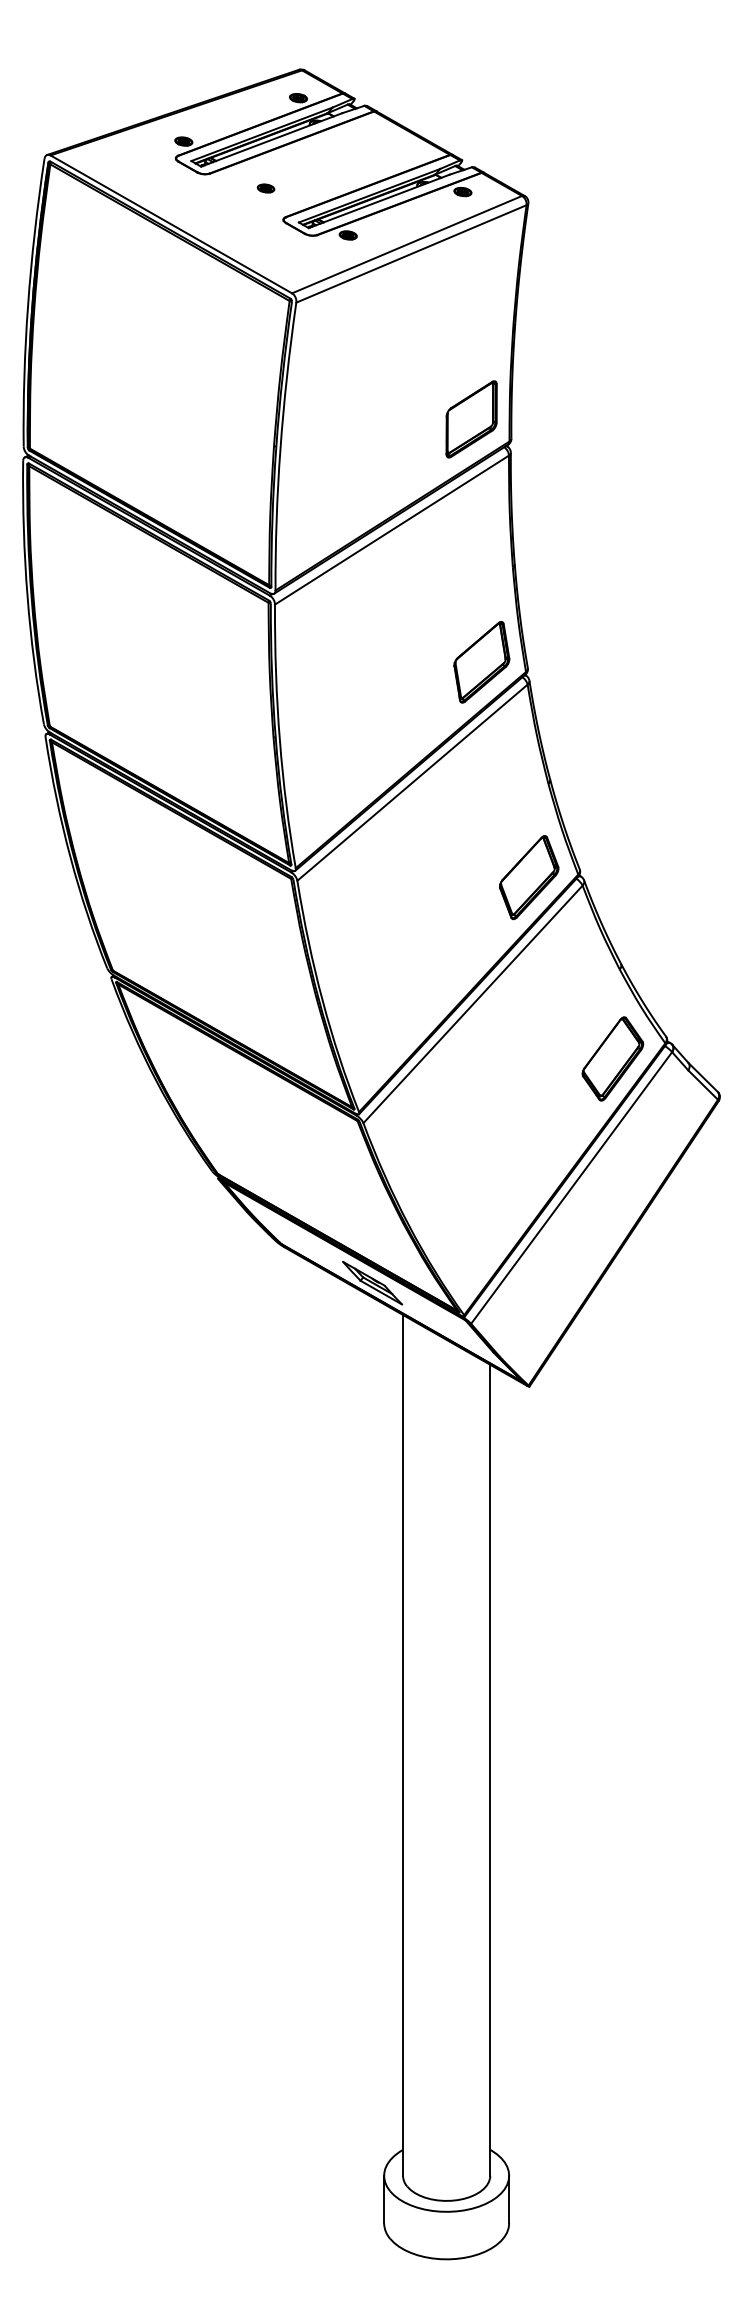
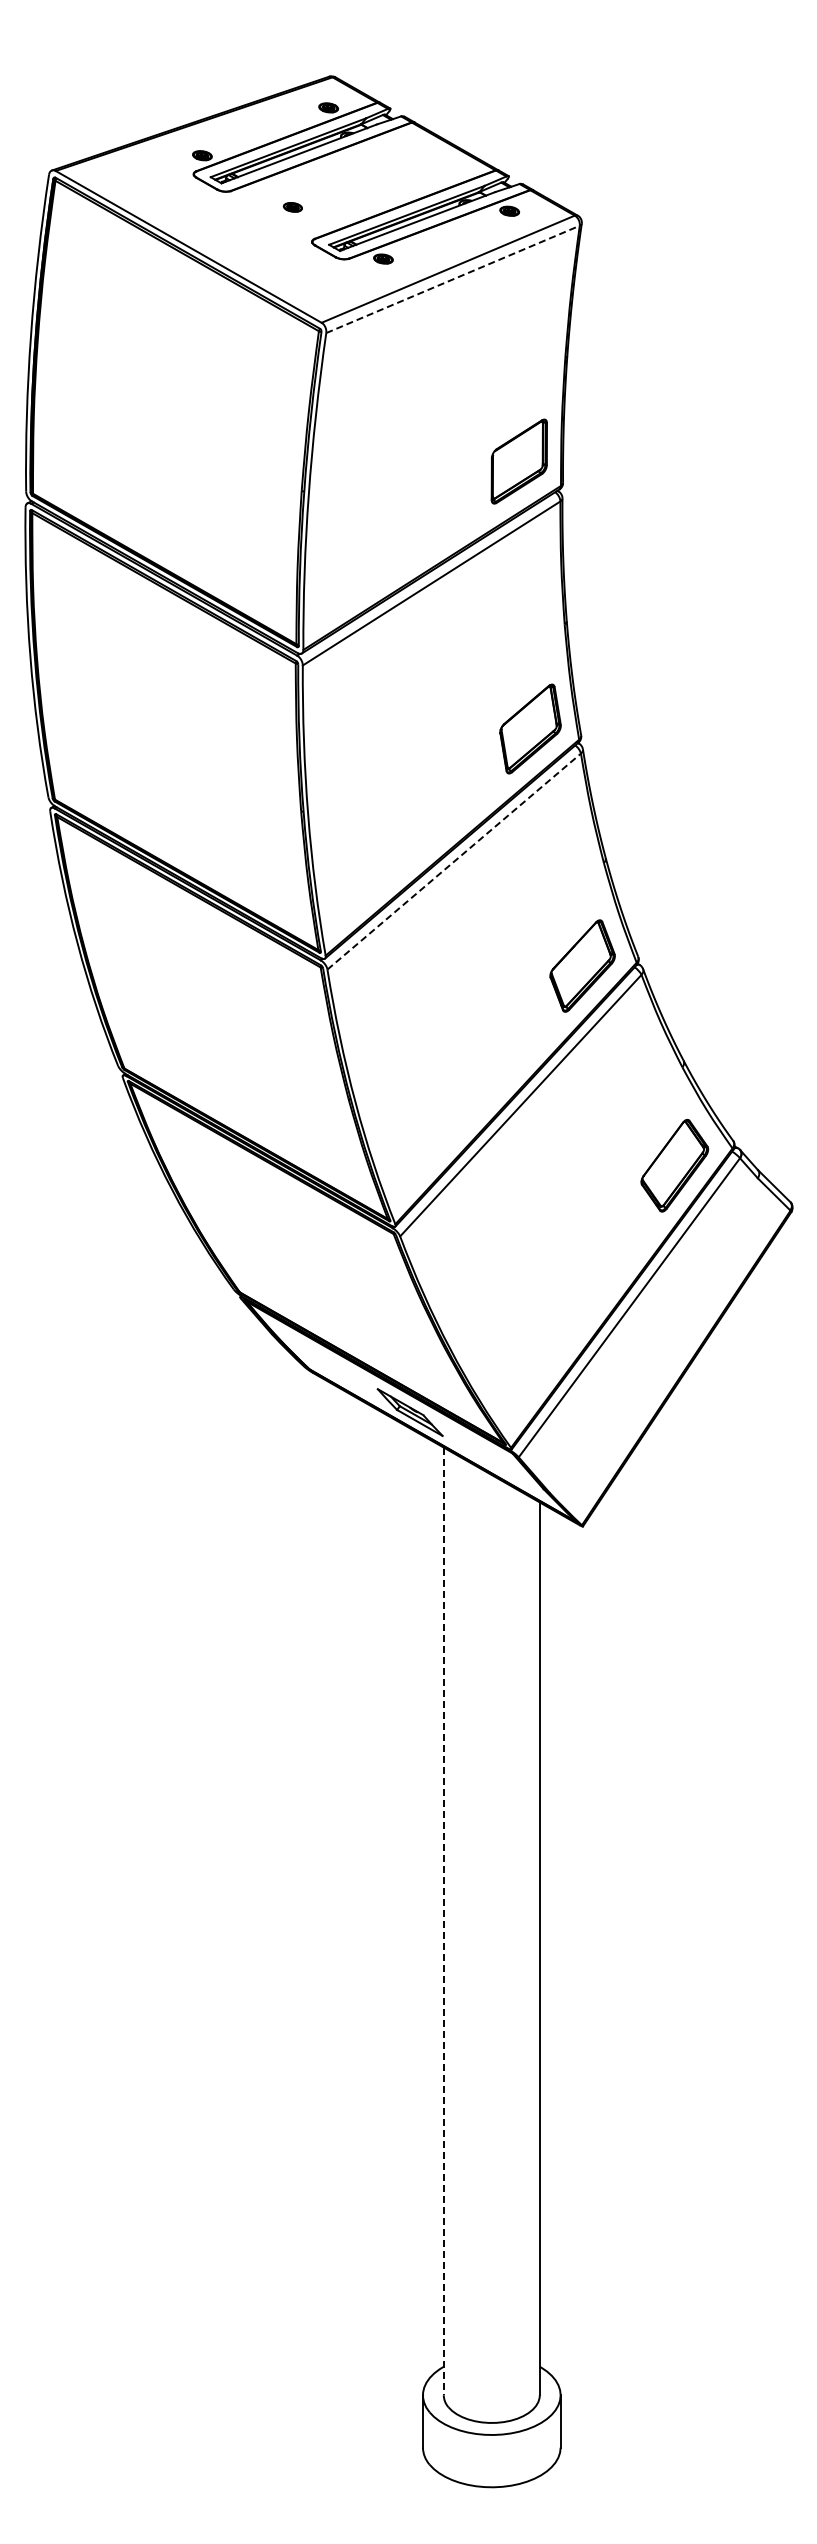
line: (411, 254) -> (453, 279), solid -> dashed
line: (412, 782) -> (454, 861), solid -> dashed
line: (402, 1745) -> (443, 1921), solid -> dashed

